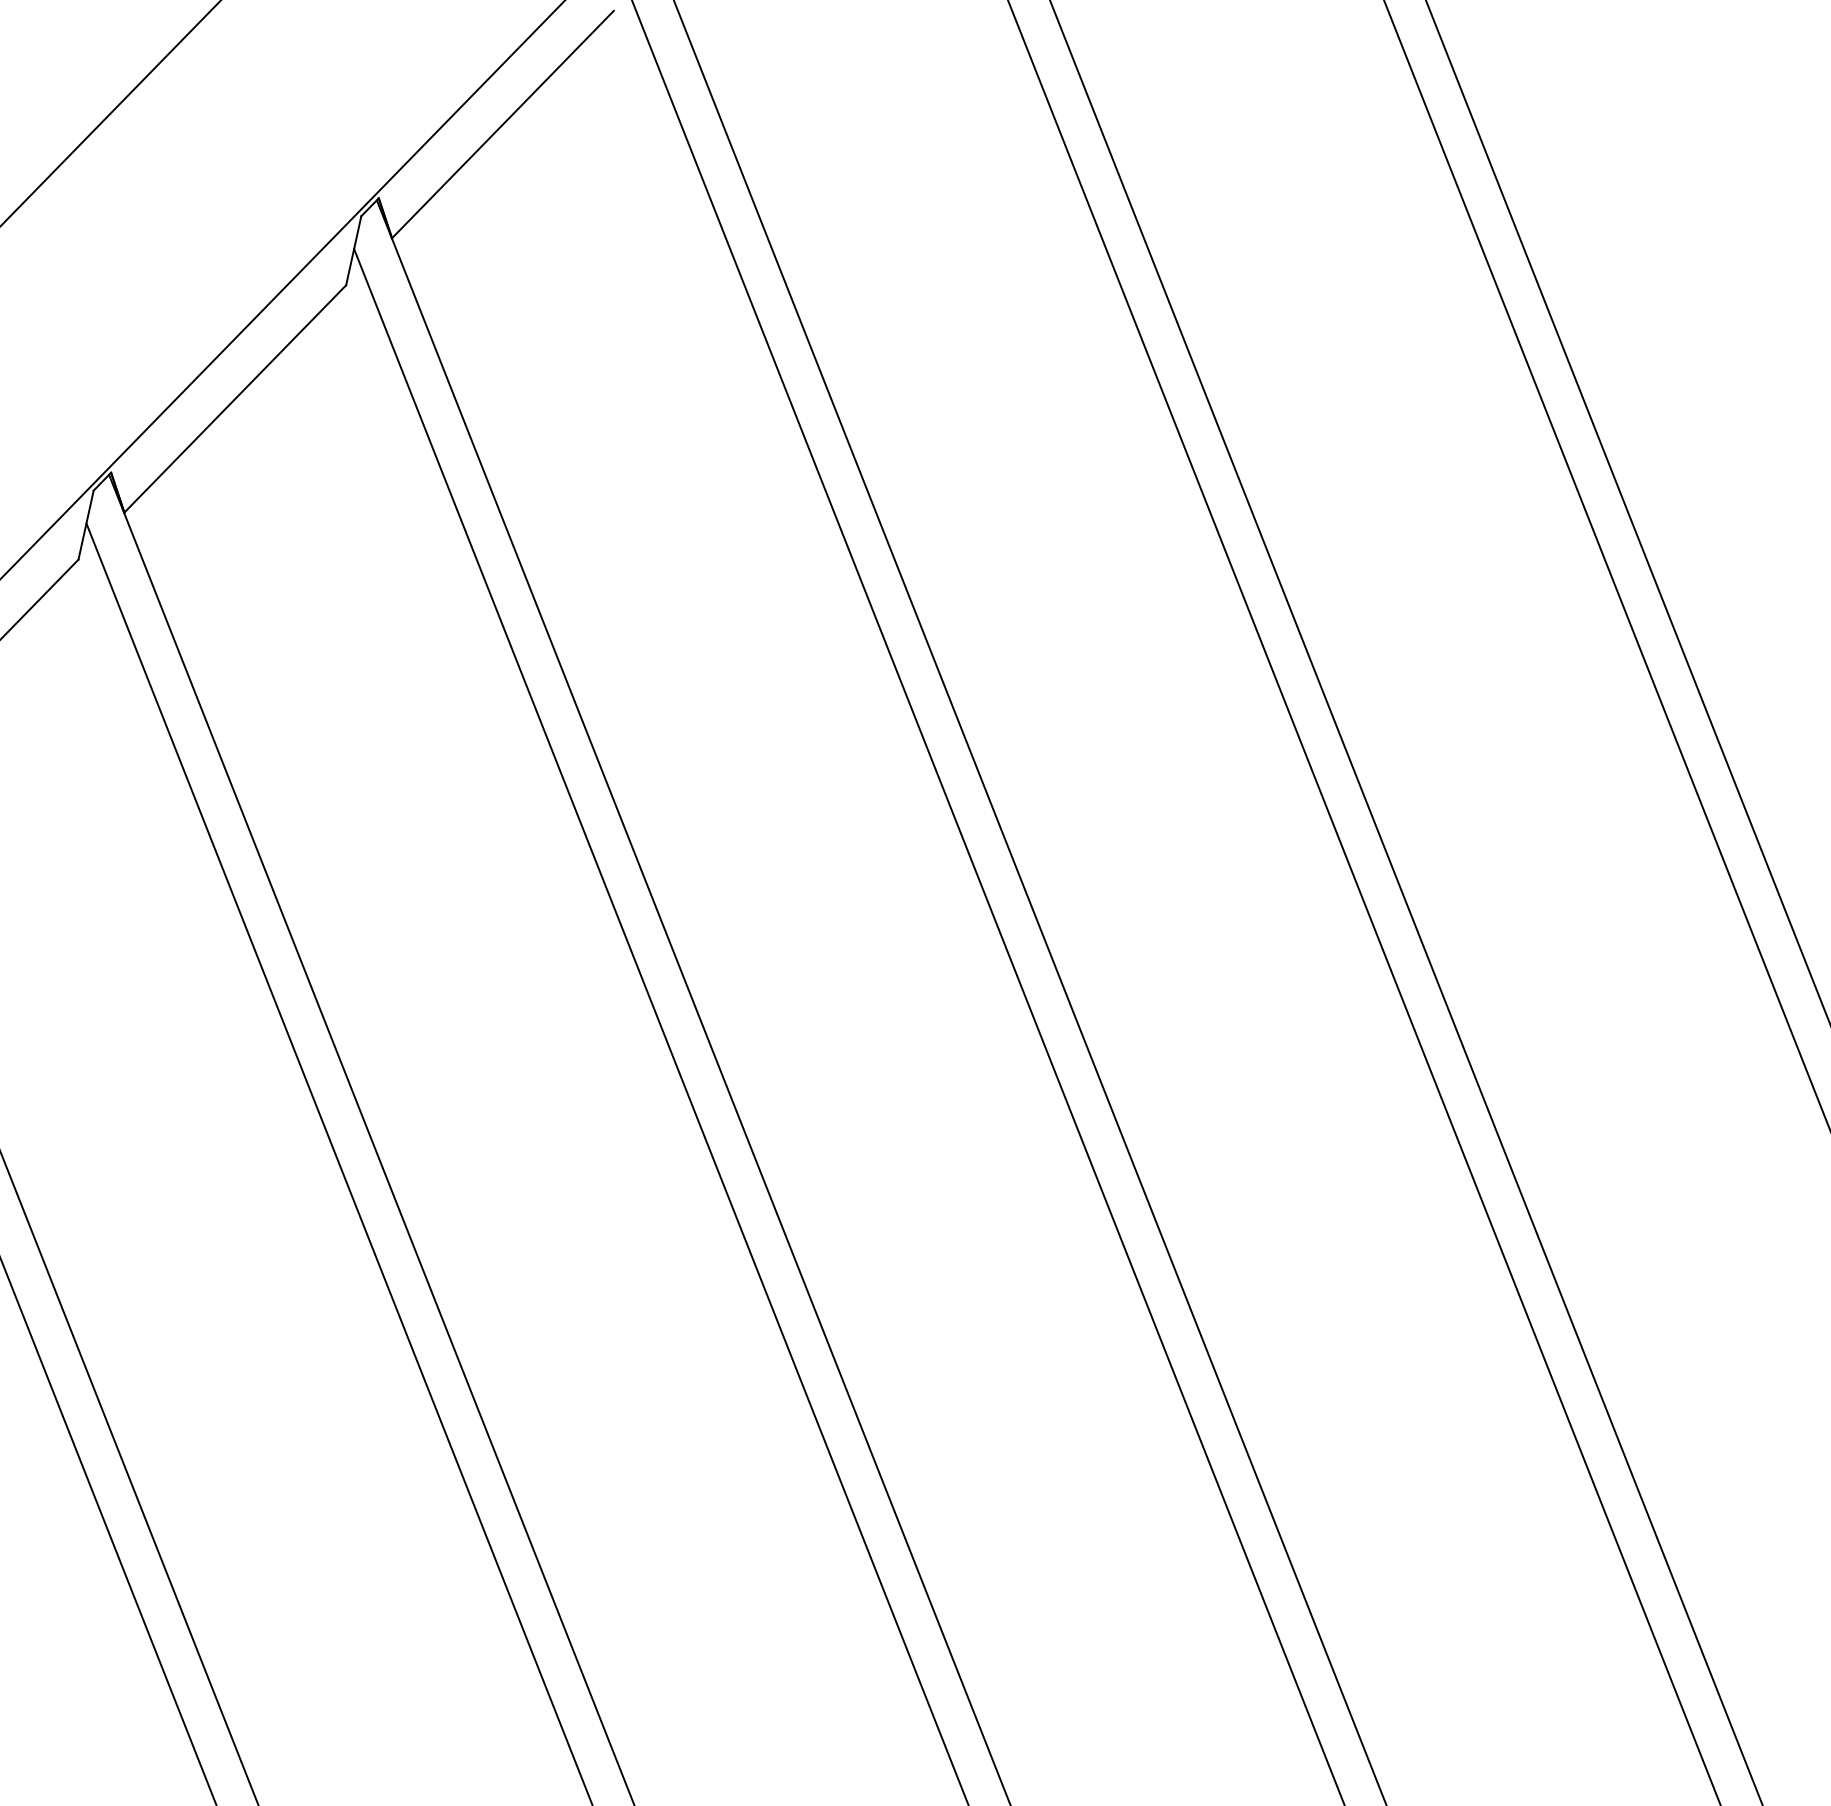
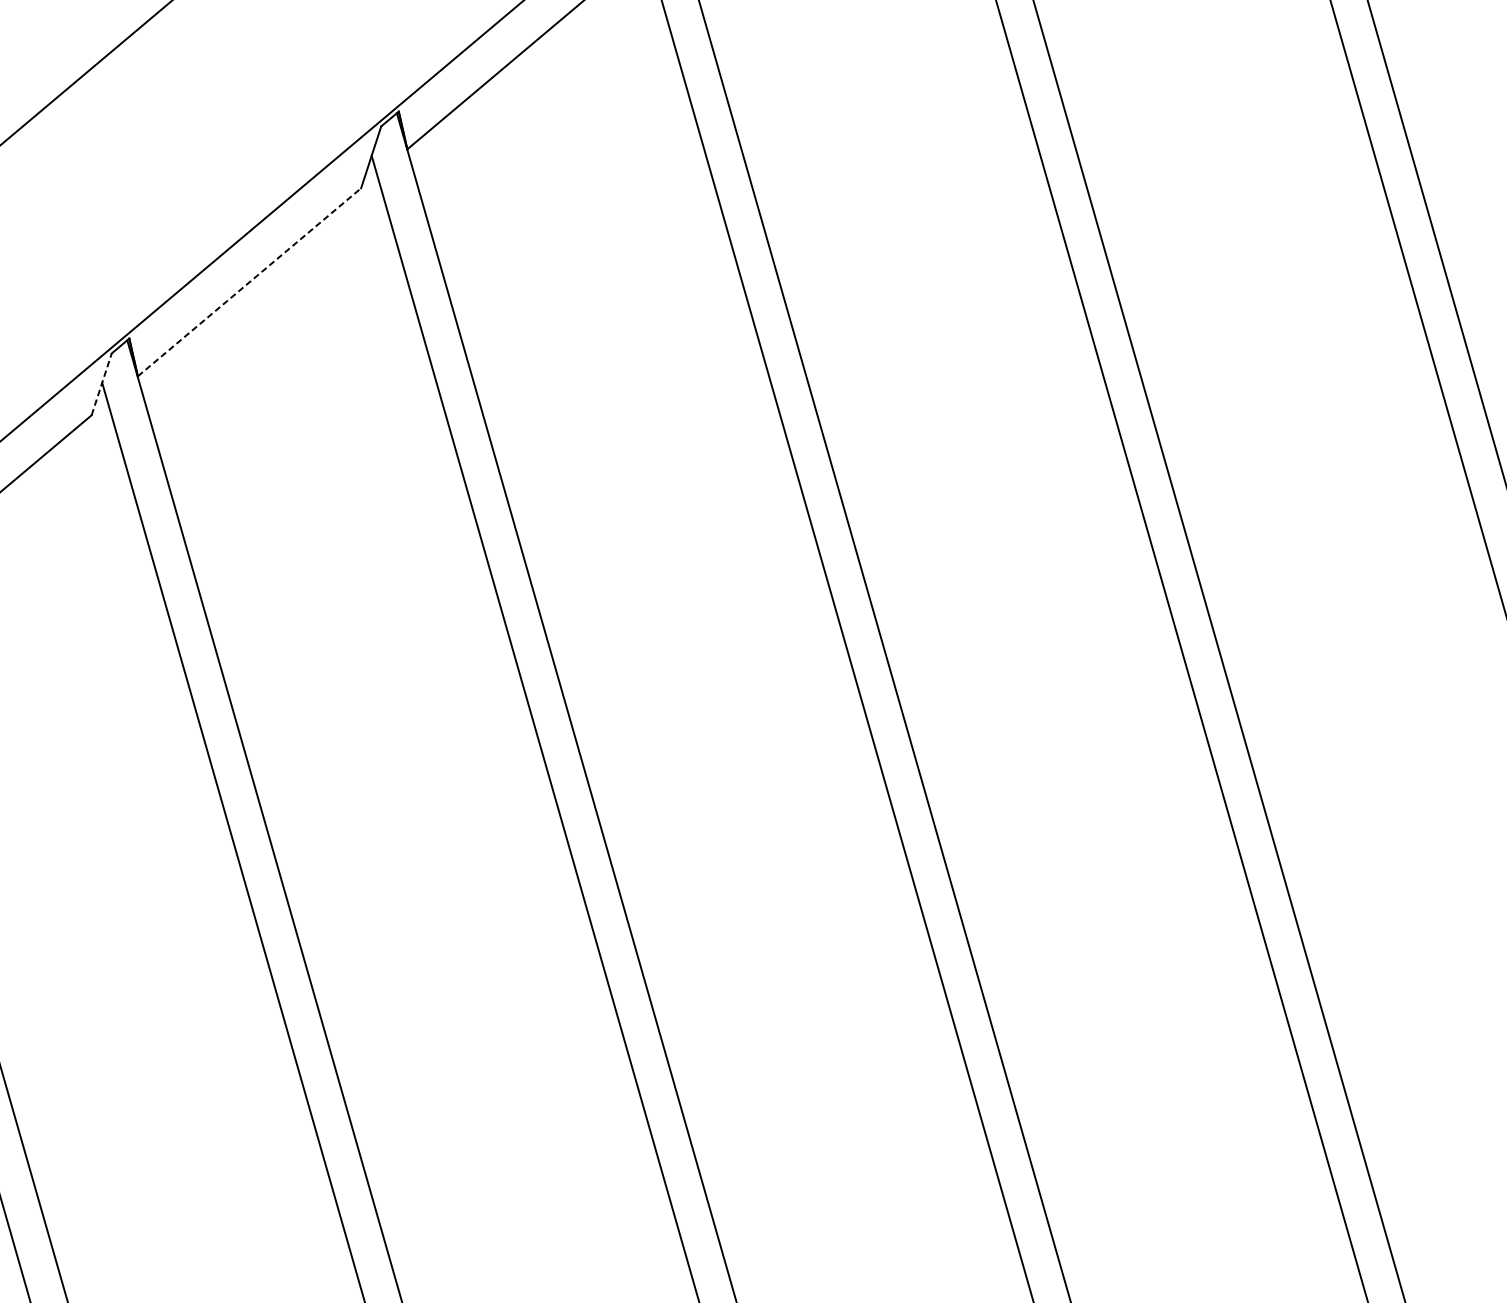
line: (235, 398) -> (249, 281), solid -> dashed
line: (86, 524) -> (102, 383), solid -> dashed

